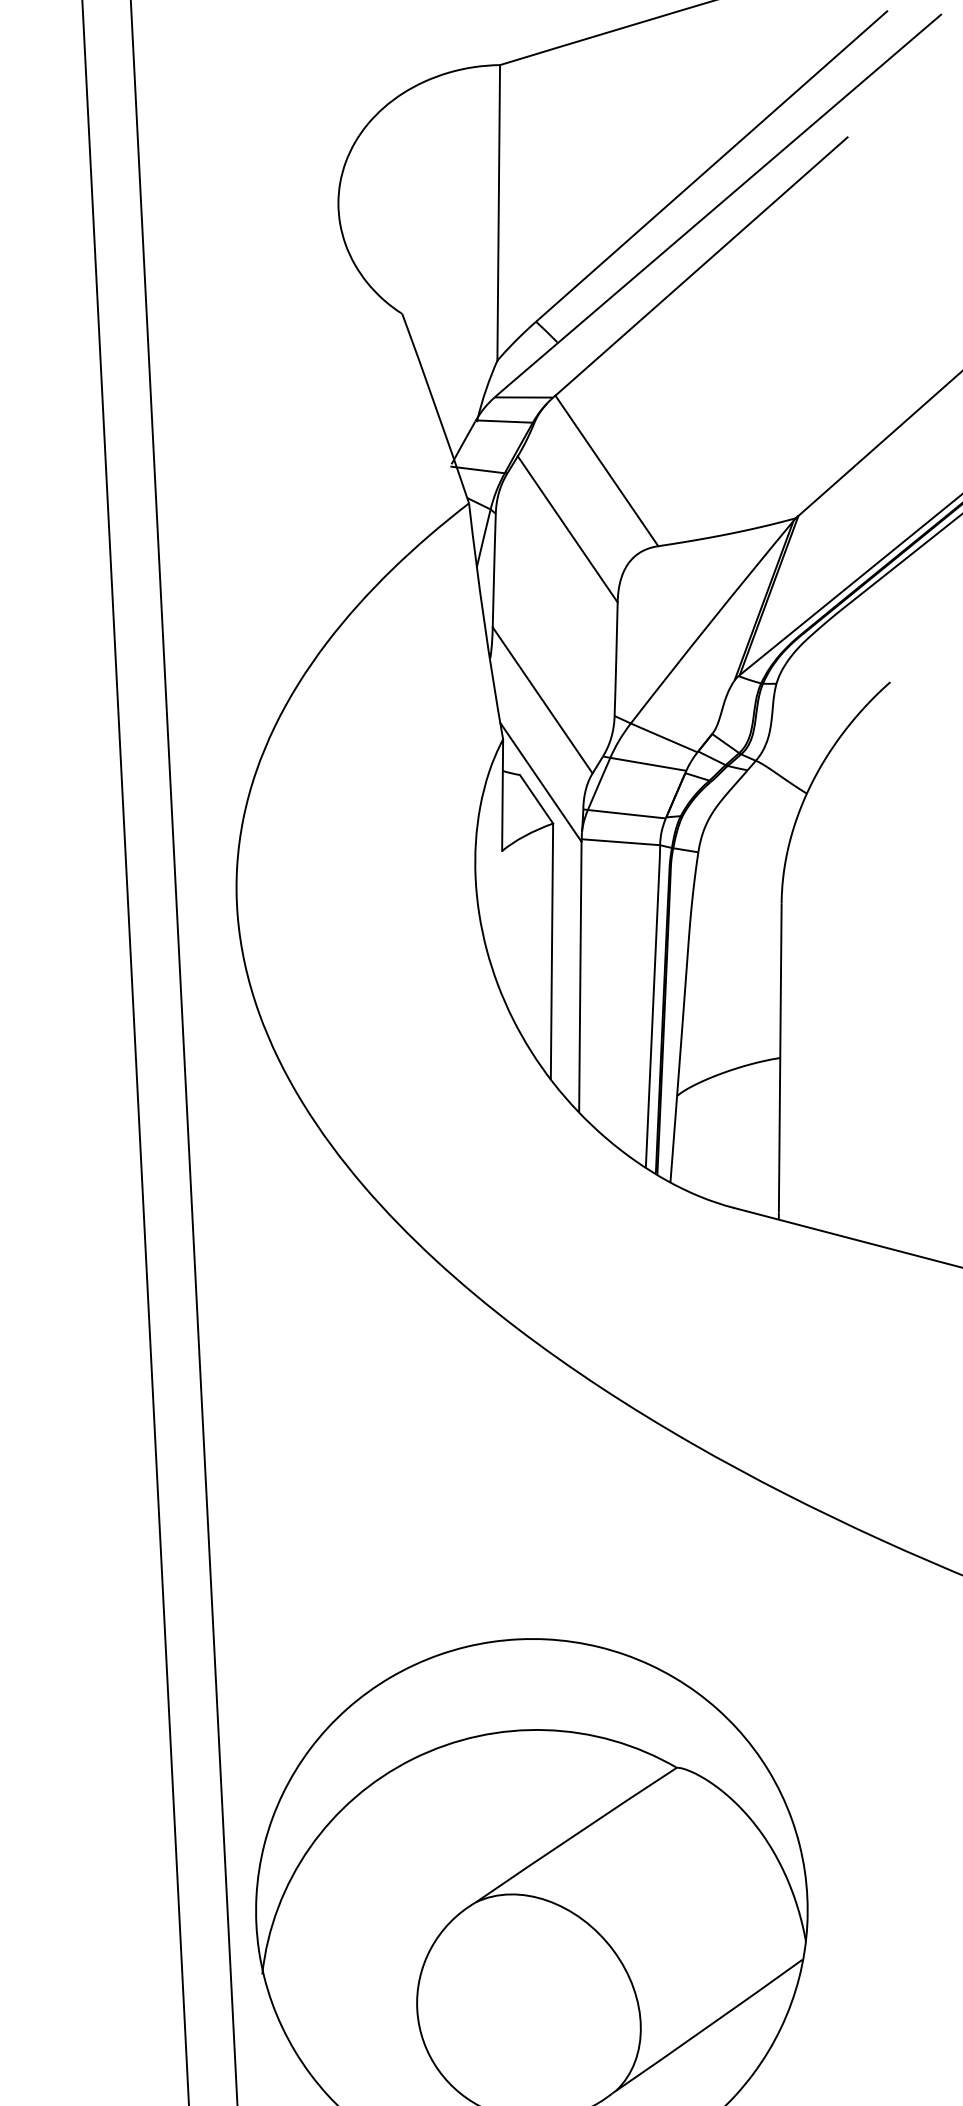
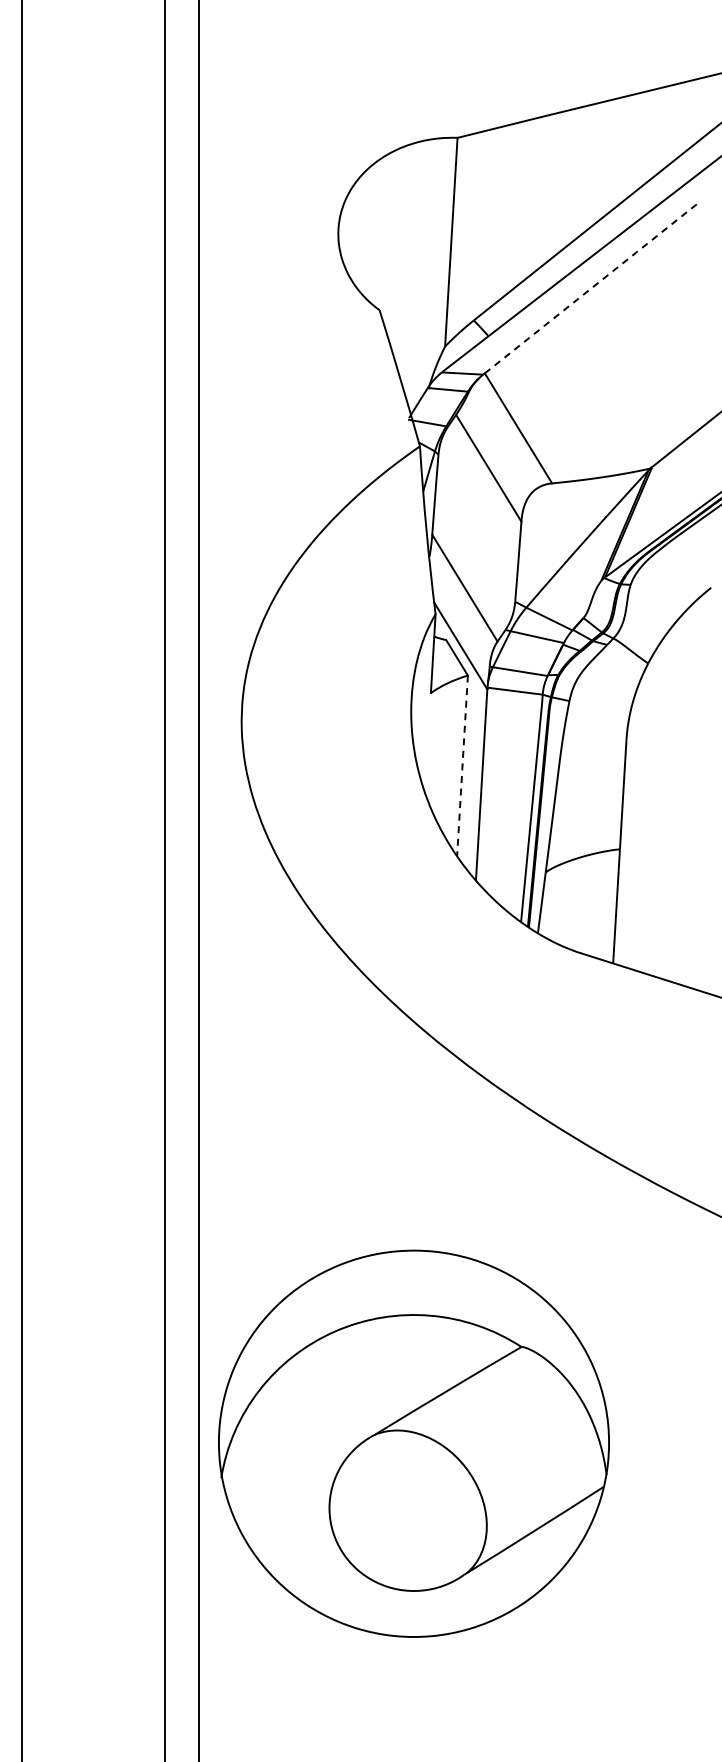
line: (701, 266) -> (592, 287), solid -> dashed
line: (551, 952) -> (462, 766), solid -> dashed

